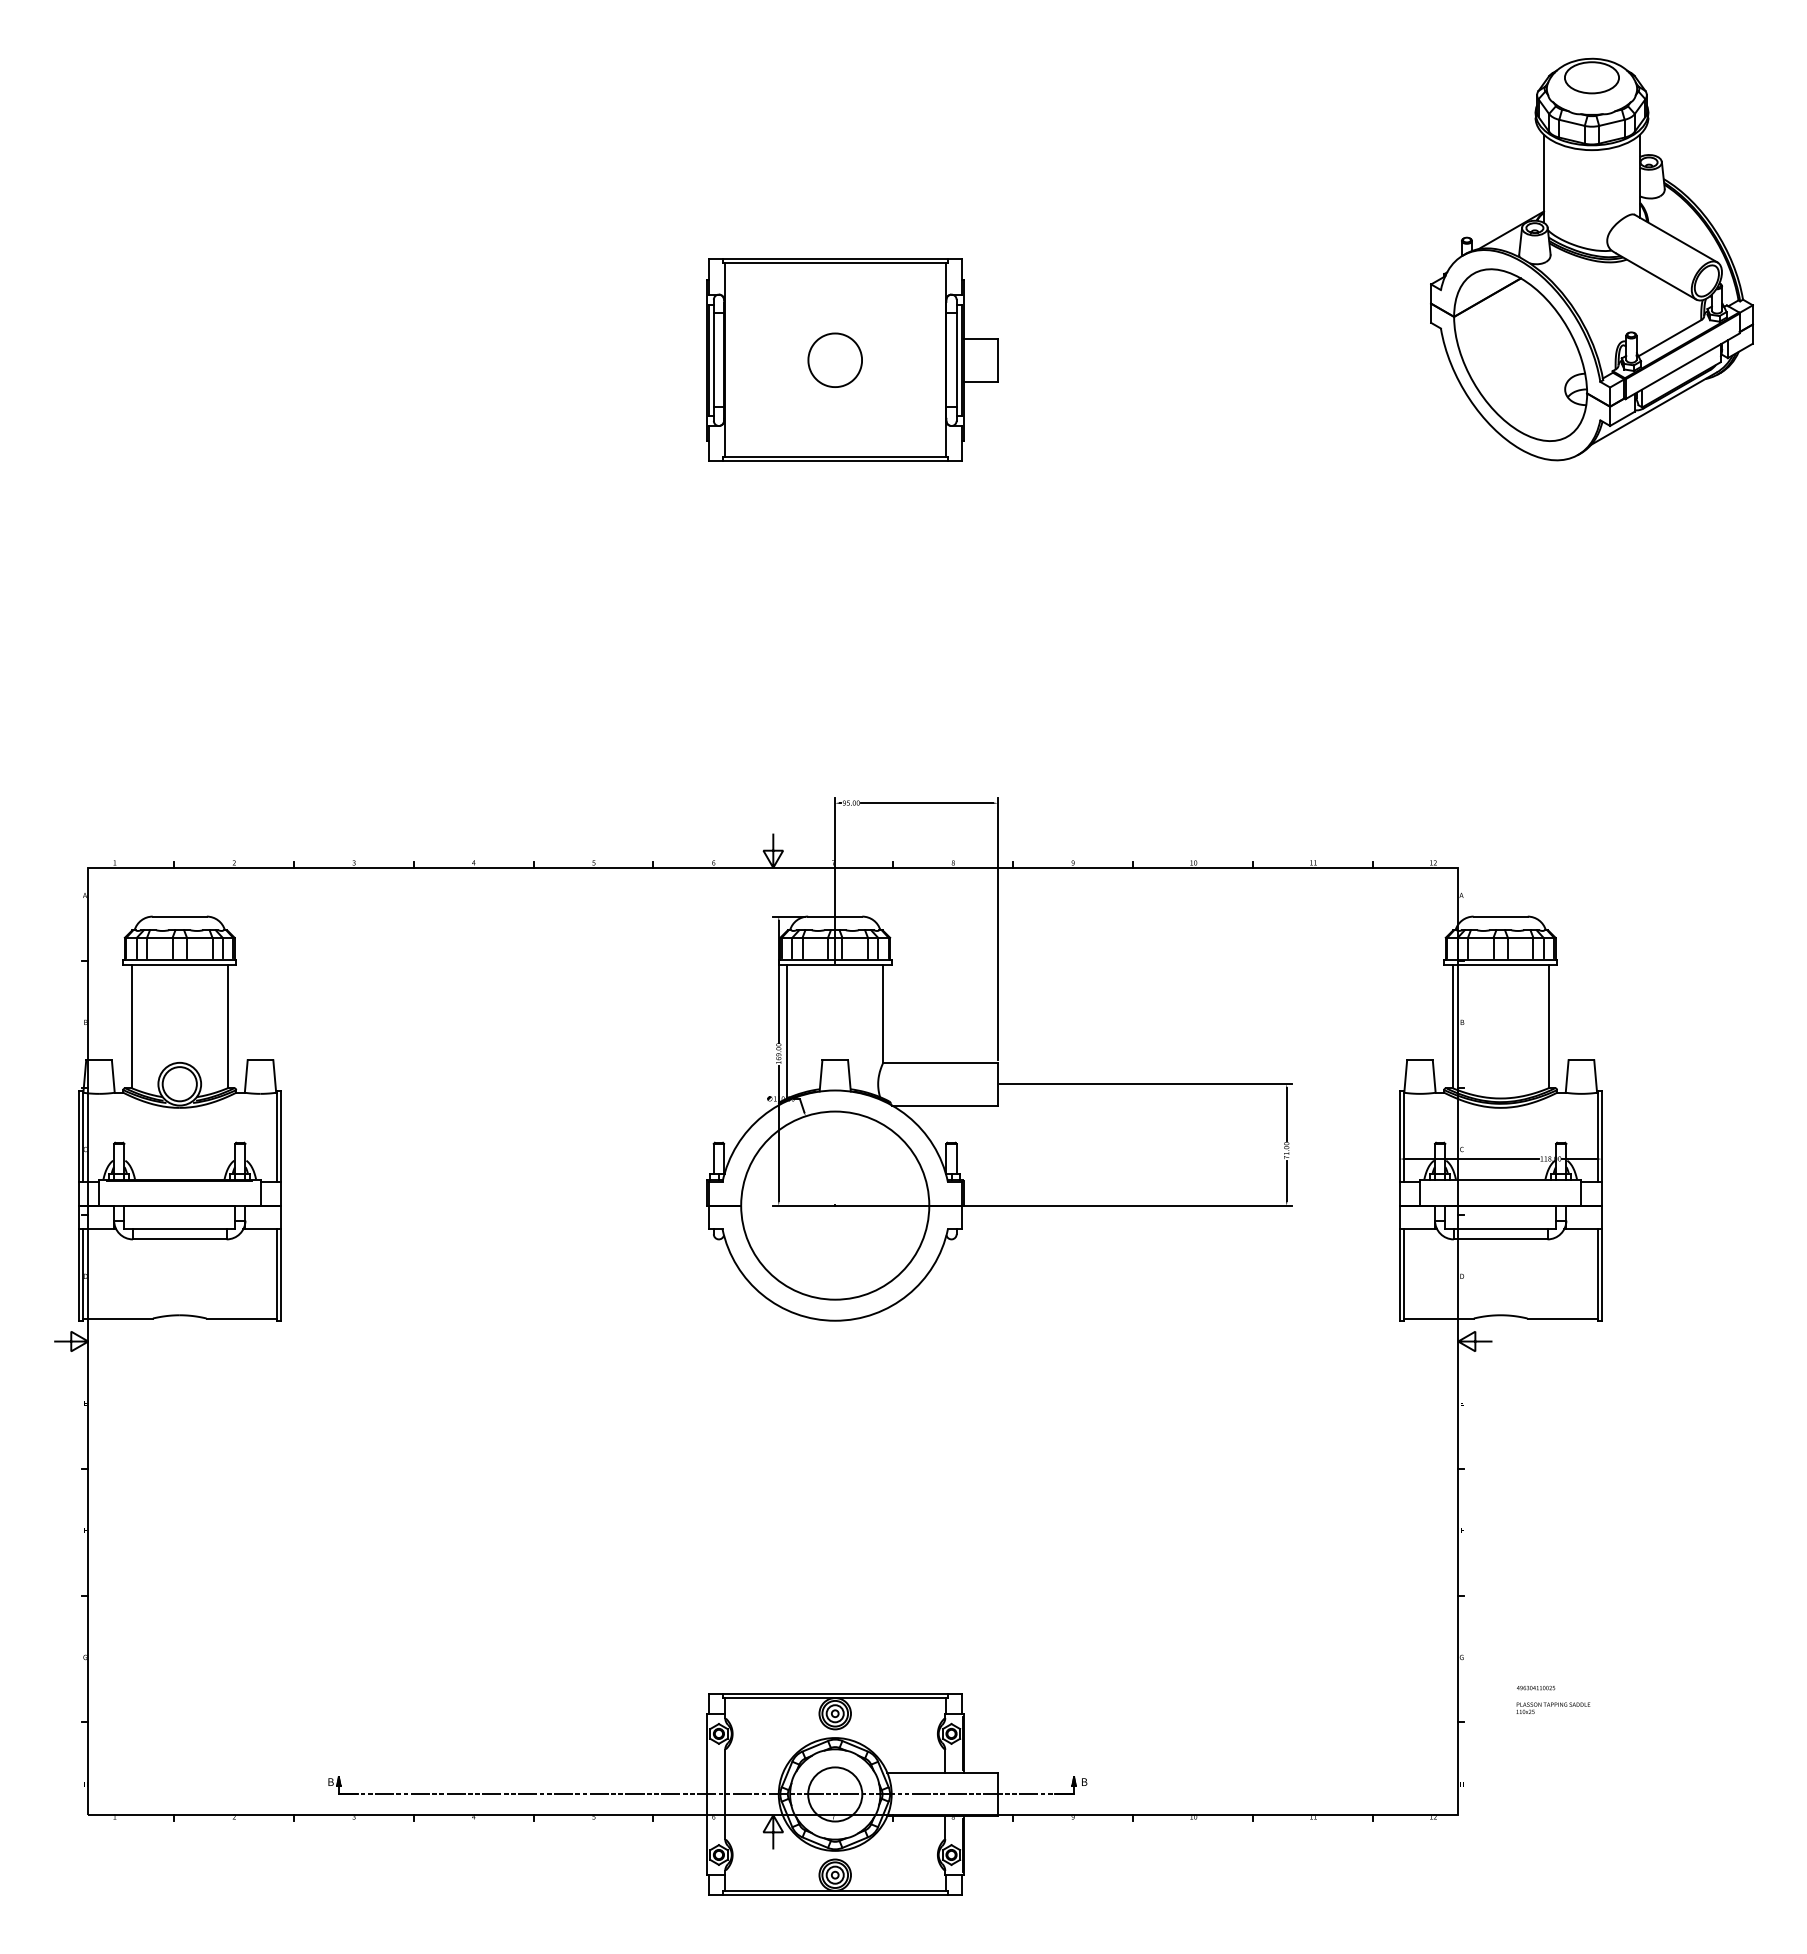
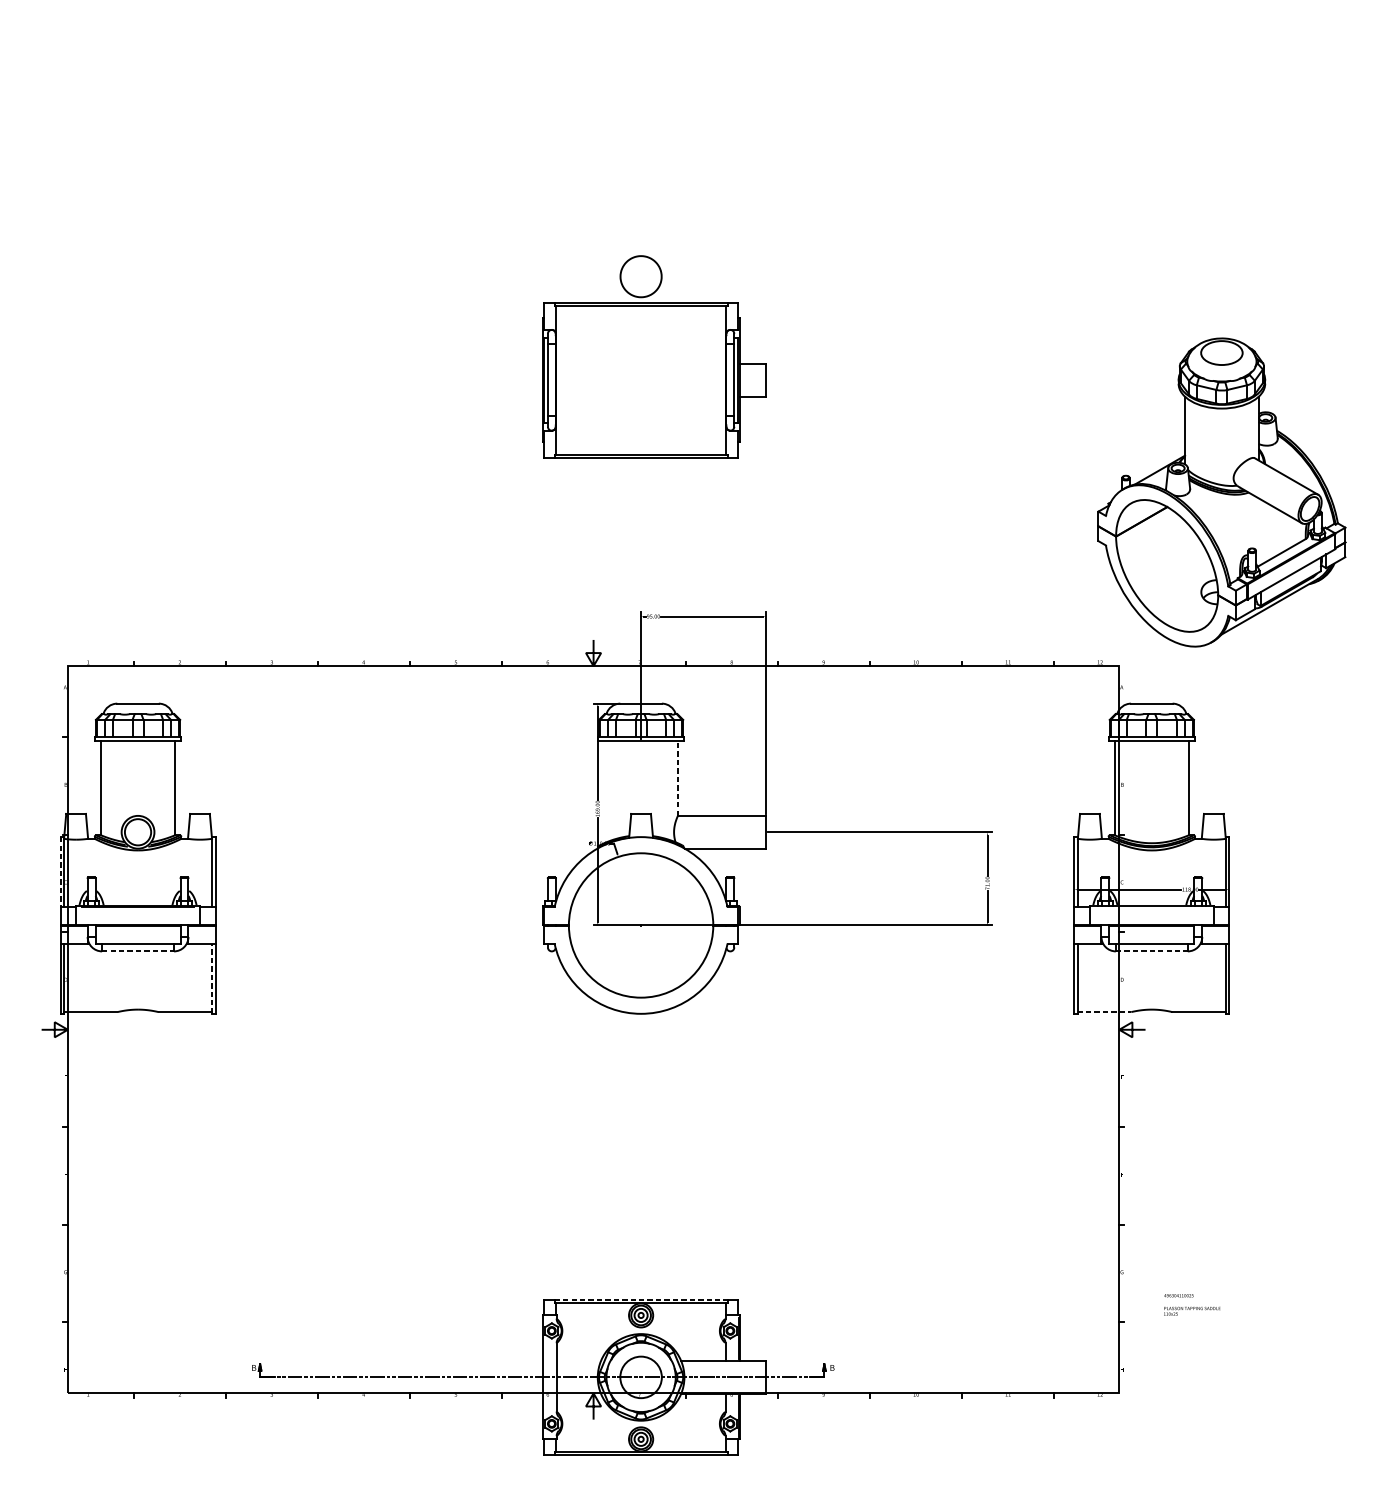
part: (1591, 259) -> (1221, 492), moved
part: (852, 359) -> (654, 379), moved
line: (883, 1014) -> (678, 778), solid -> dashed
line: (787, 1031) -> (604, 791), removed
line: (78, 1136) -> (60, 872), solid -> dashed
line: (179, 1239) -> (137, 951), solid -> dashed
line: (1500, 1239) -> (1151, 951), solid -> dashed
line: (276, 1274) -> (212, 978), solid -> dashed
line: (1439, 1318) -> (1104, 1012), solid -> dashed
line: (835, 1693) -> (641, 1299), solid -> dashed

